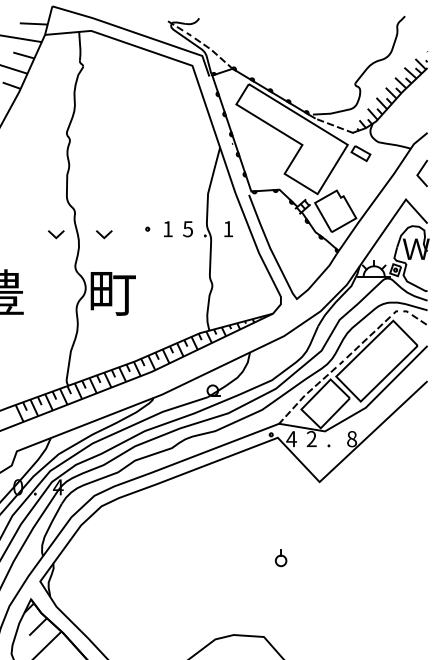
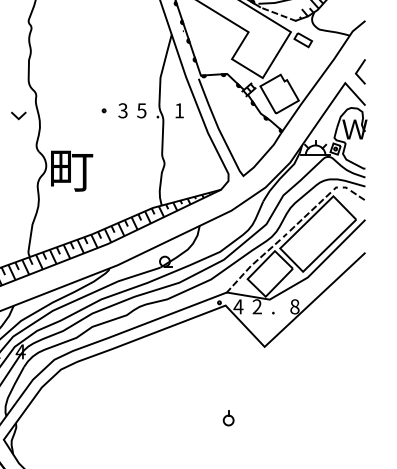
line: (421, 171) -> (359, 70), moved
text: (167, 229) -> (122, 111), 1 -> 3
line: (105, 235) -> (64, 116), removed

